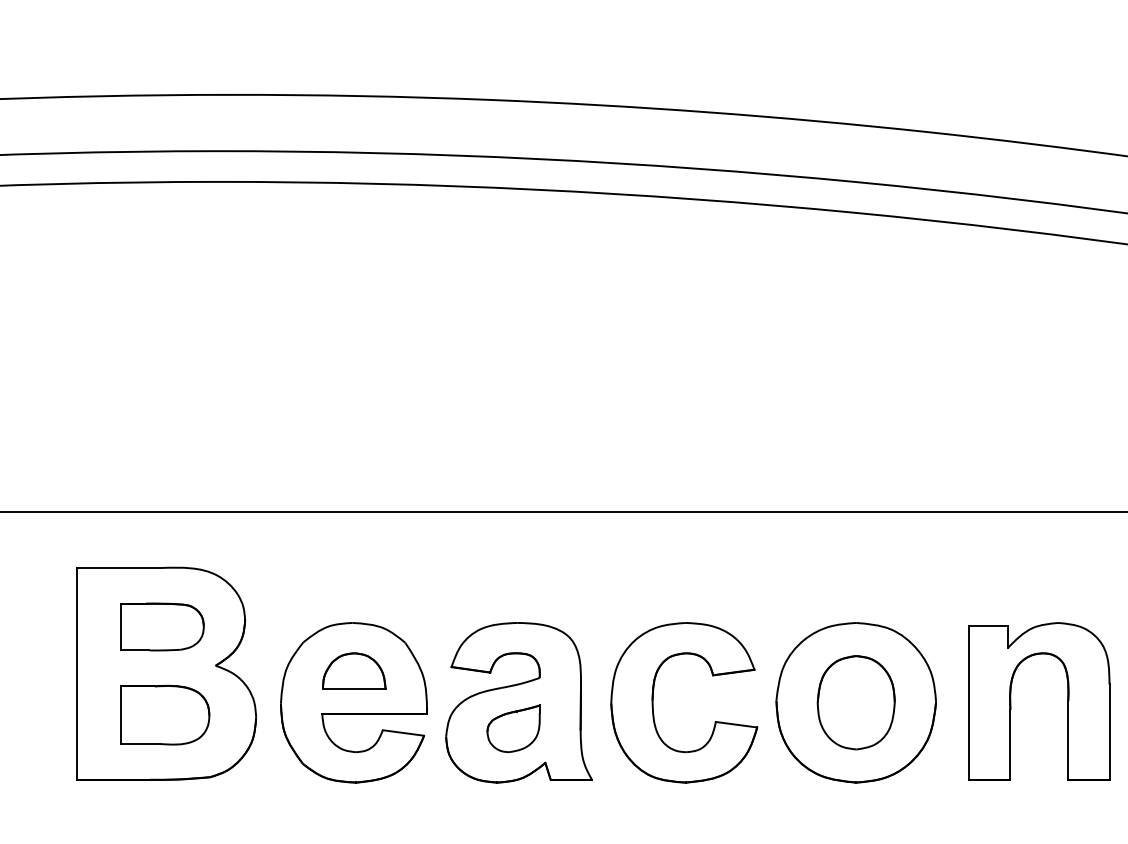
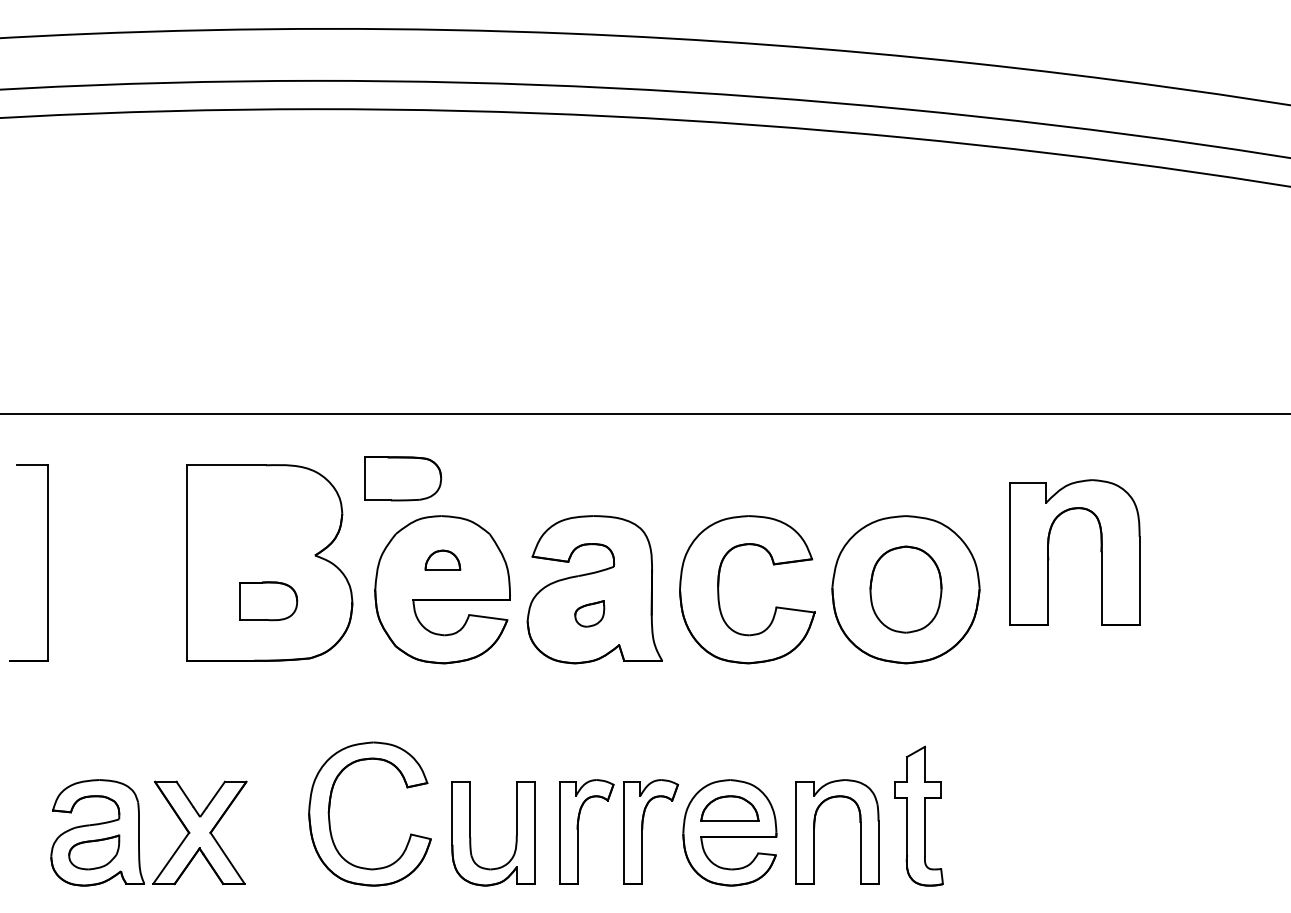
part: (163, 626) -> (403, 478), moved
part: (353, 671) -> (442, 560), size x0.6
part: (1011, 706) -> (1049, 557), moved
part: (165, 715) -> (268, 601), size x0.7
part: (513, 728) -> (589, 613), size x0.6

